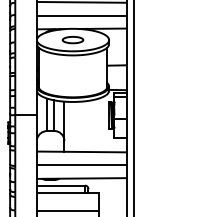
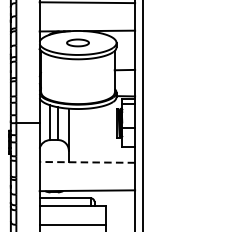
line: (81, 15) -> (87, 16), removed
line: (81, 151) -> (87, 161), solid -> dashed
line: (81, 165) -> (87, 176), removed

